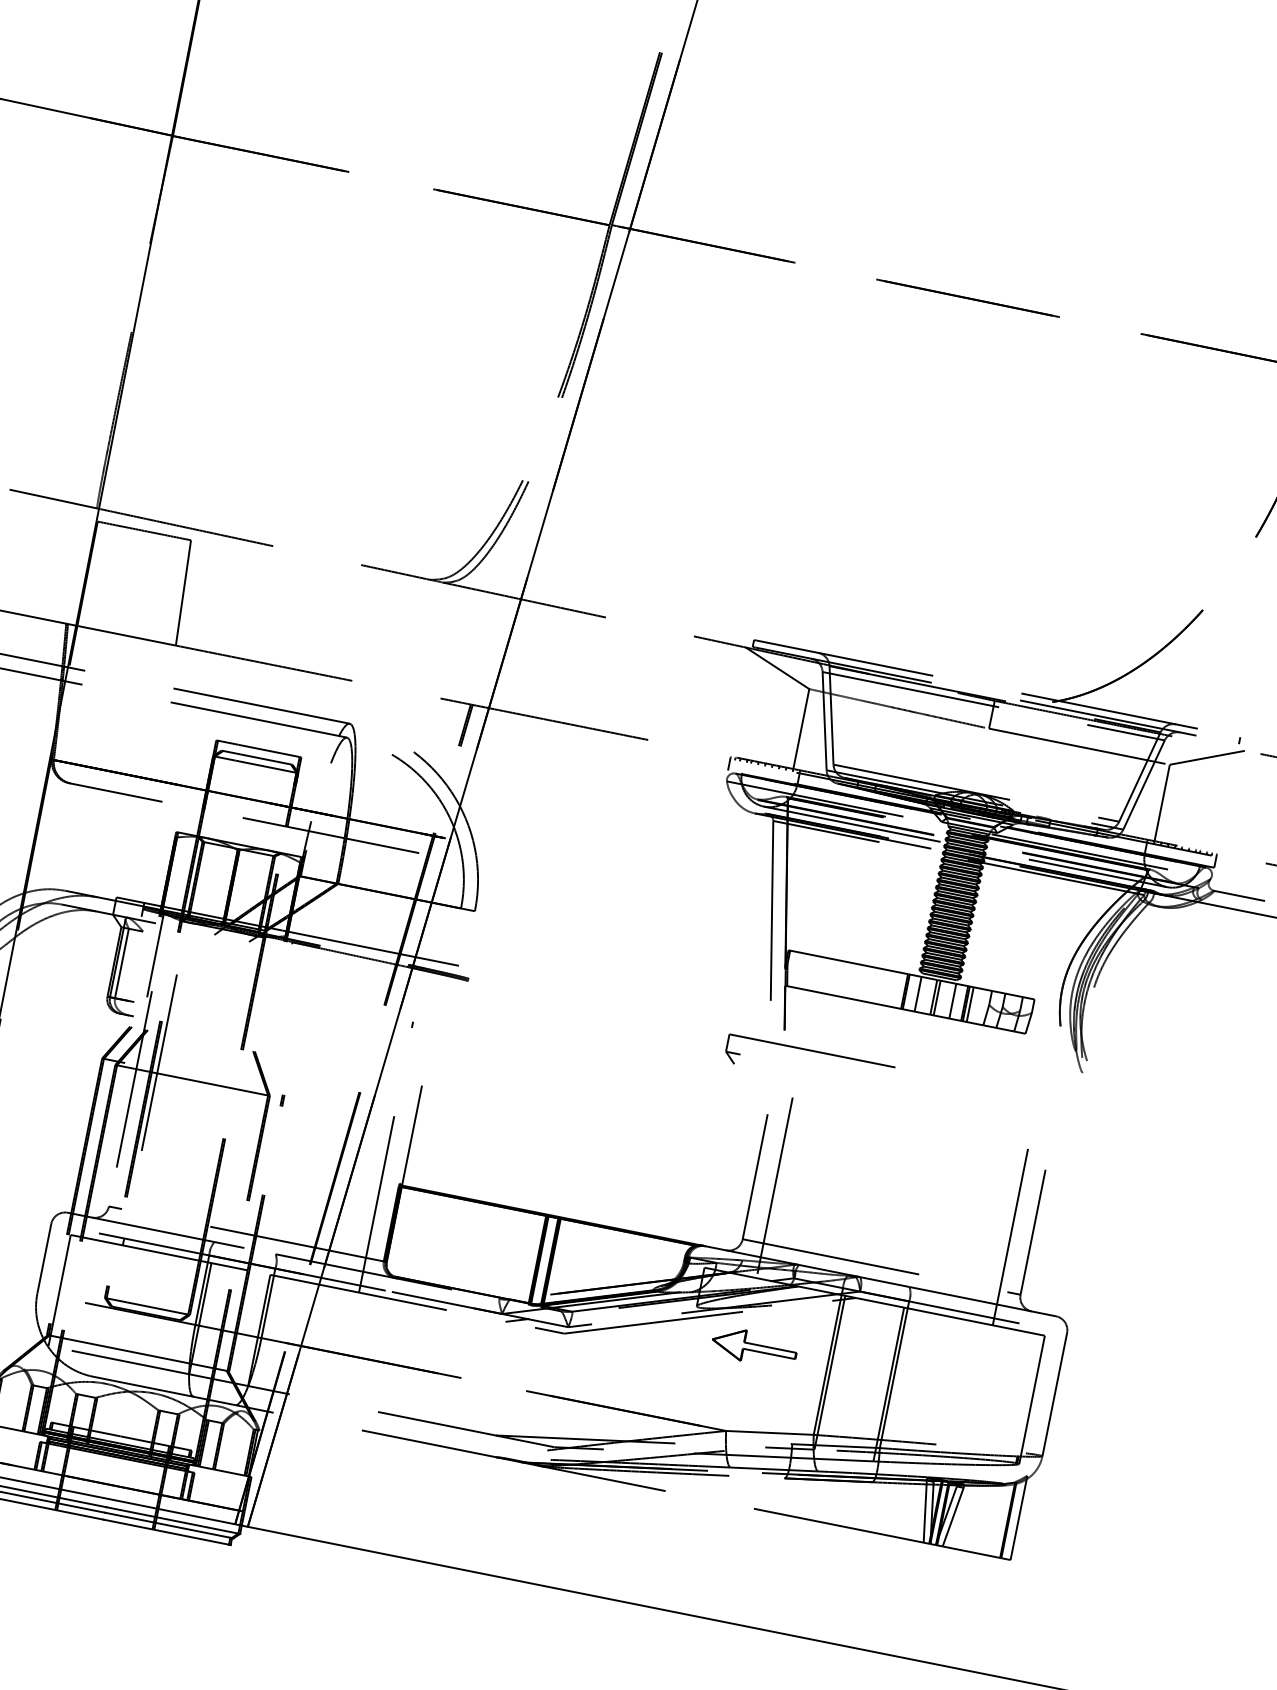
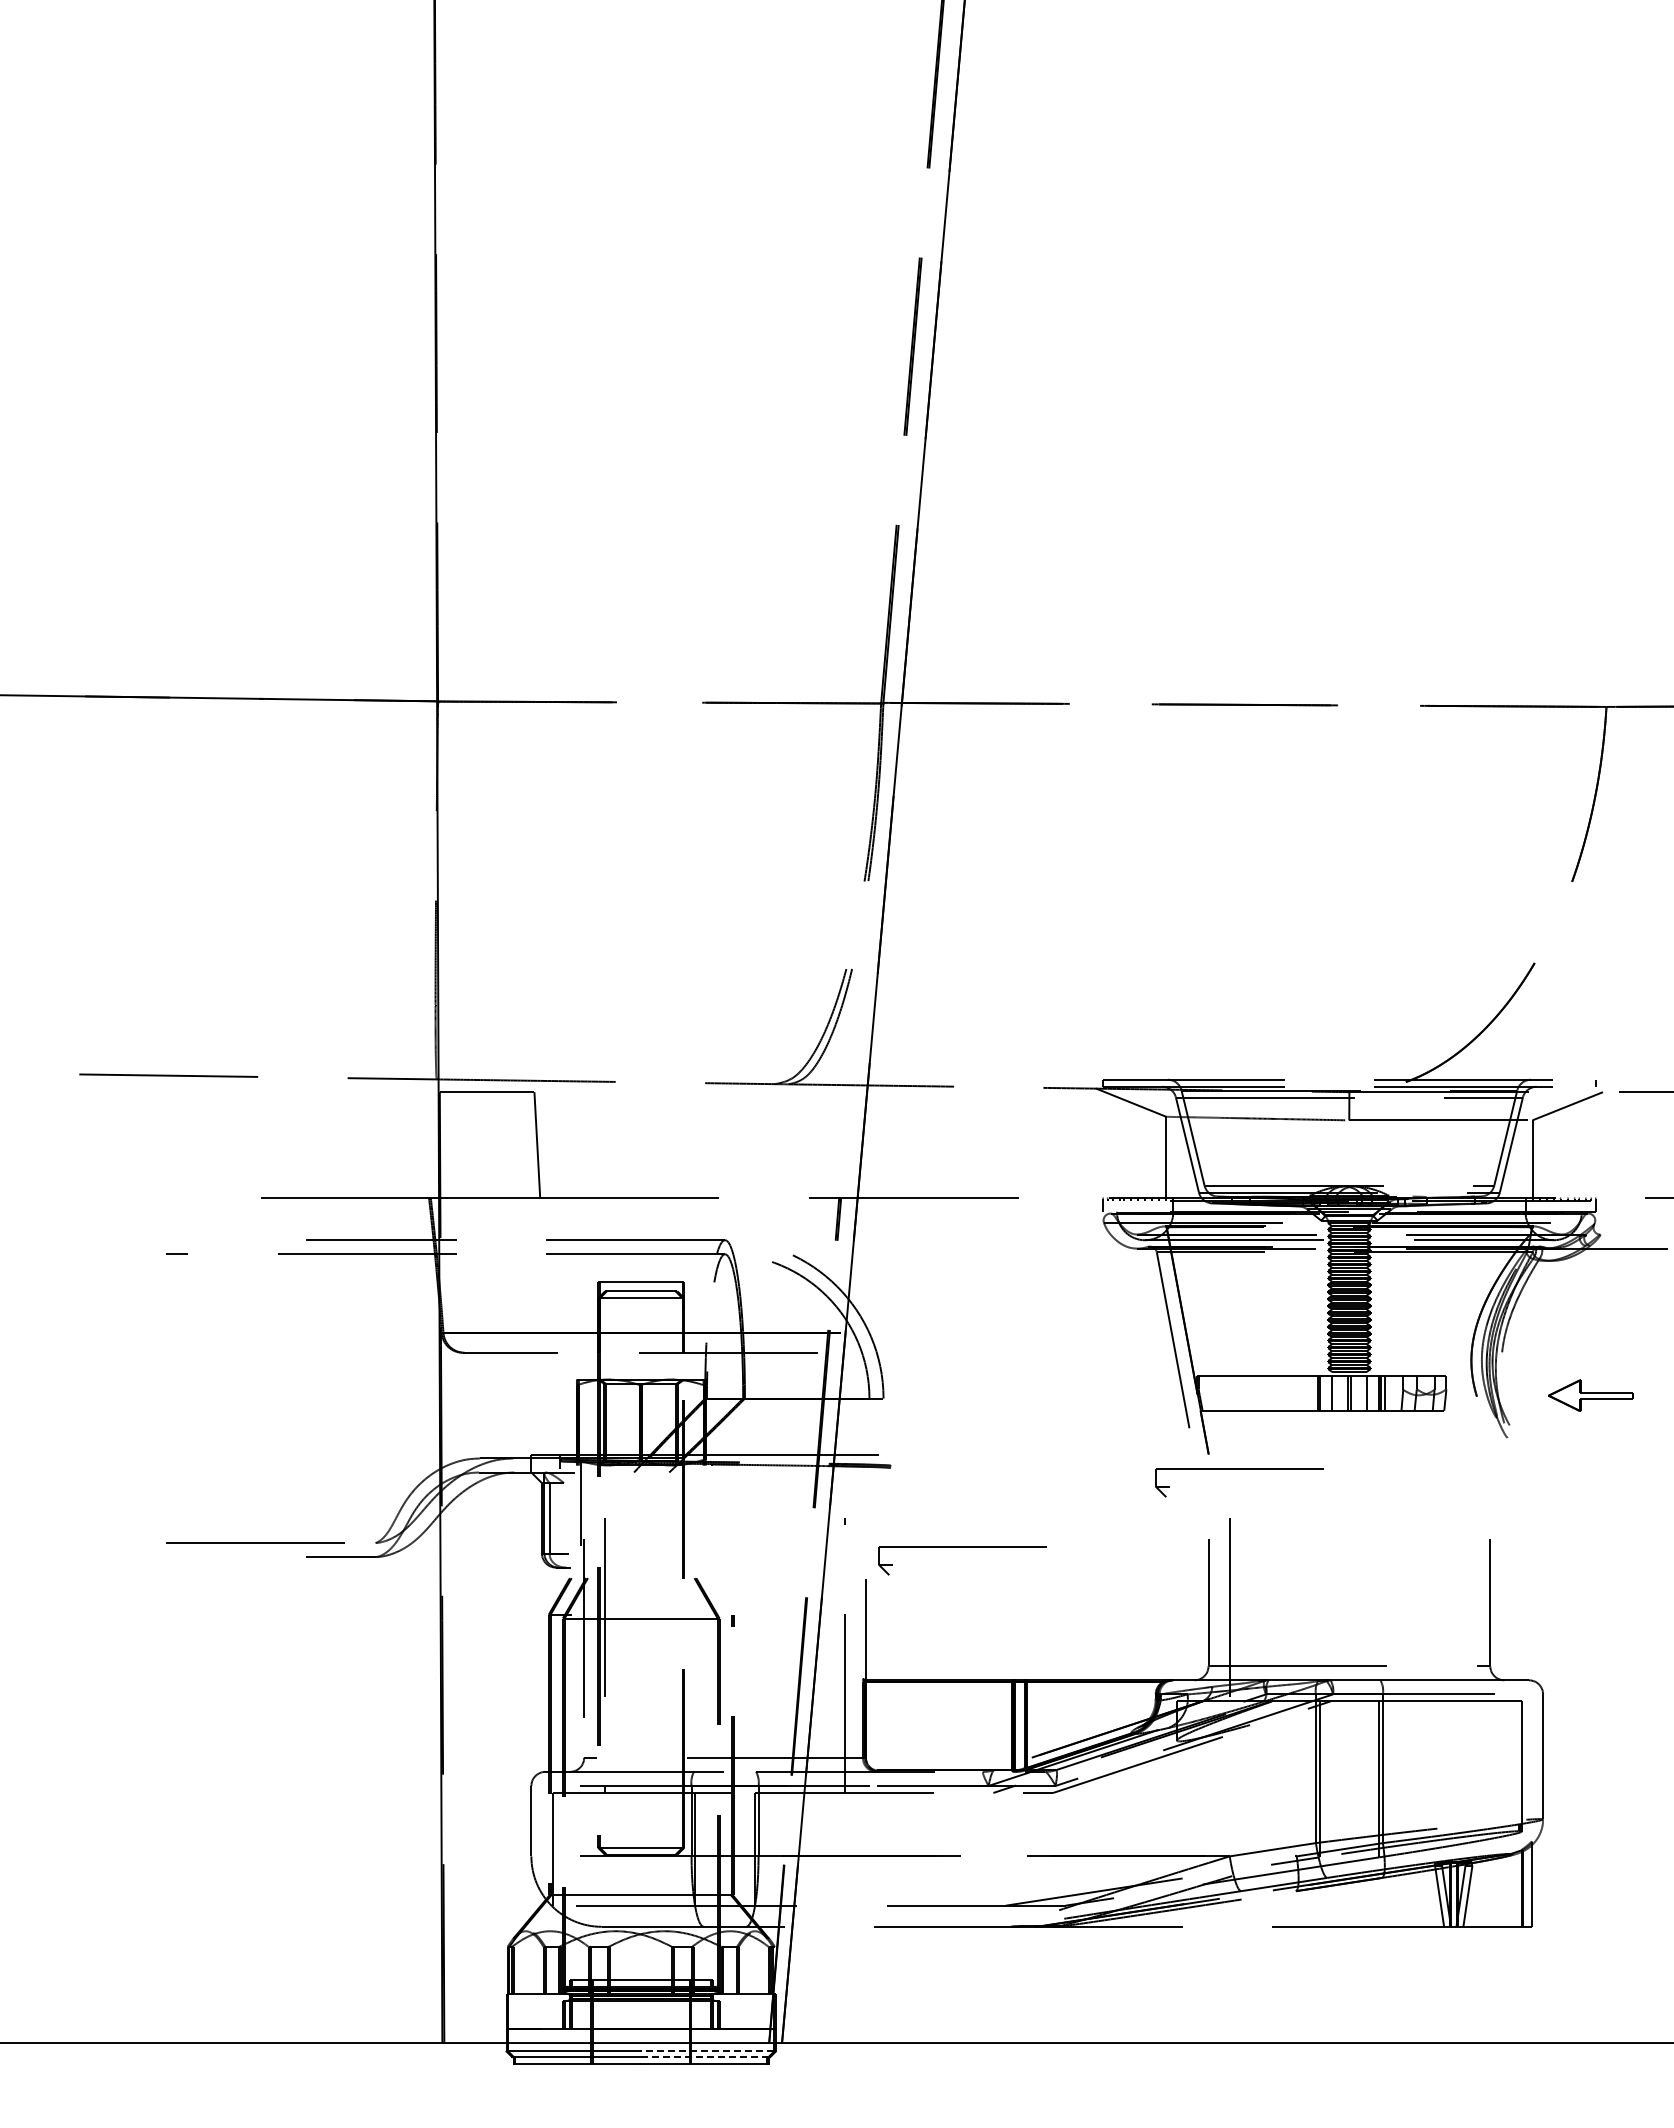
line: (1238, 895) -> (1625, 1234), removed
part: (523, 1073) -> (962, 1547), added
line: (1011, 1234) -> (1469, 1609), removed
part: (753, 1347) -> (1590, 1395), moved
line: (172, 1520) -> (707, 2051), solid -> dashed
line: (167, 1525) -> (703, 2057), solid -> dashed

